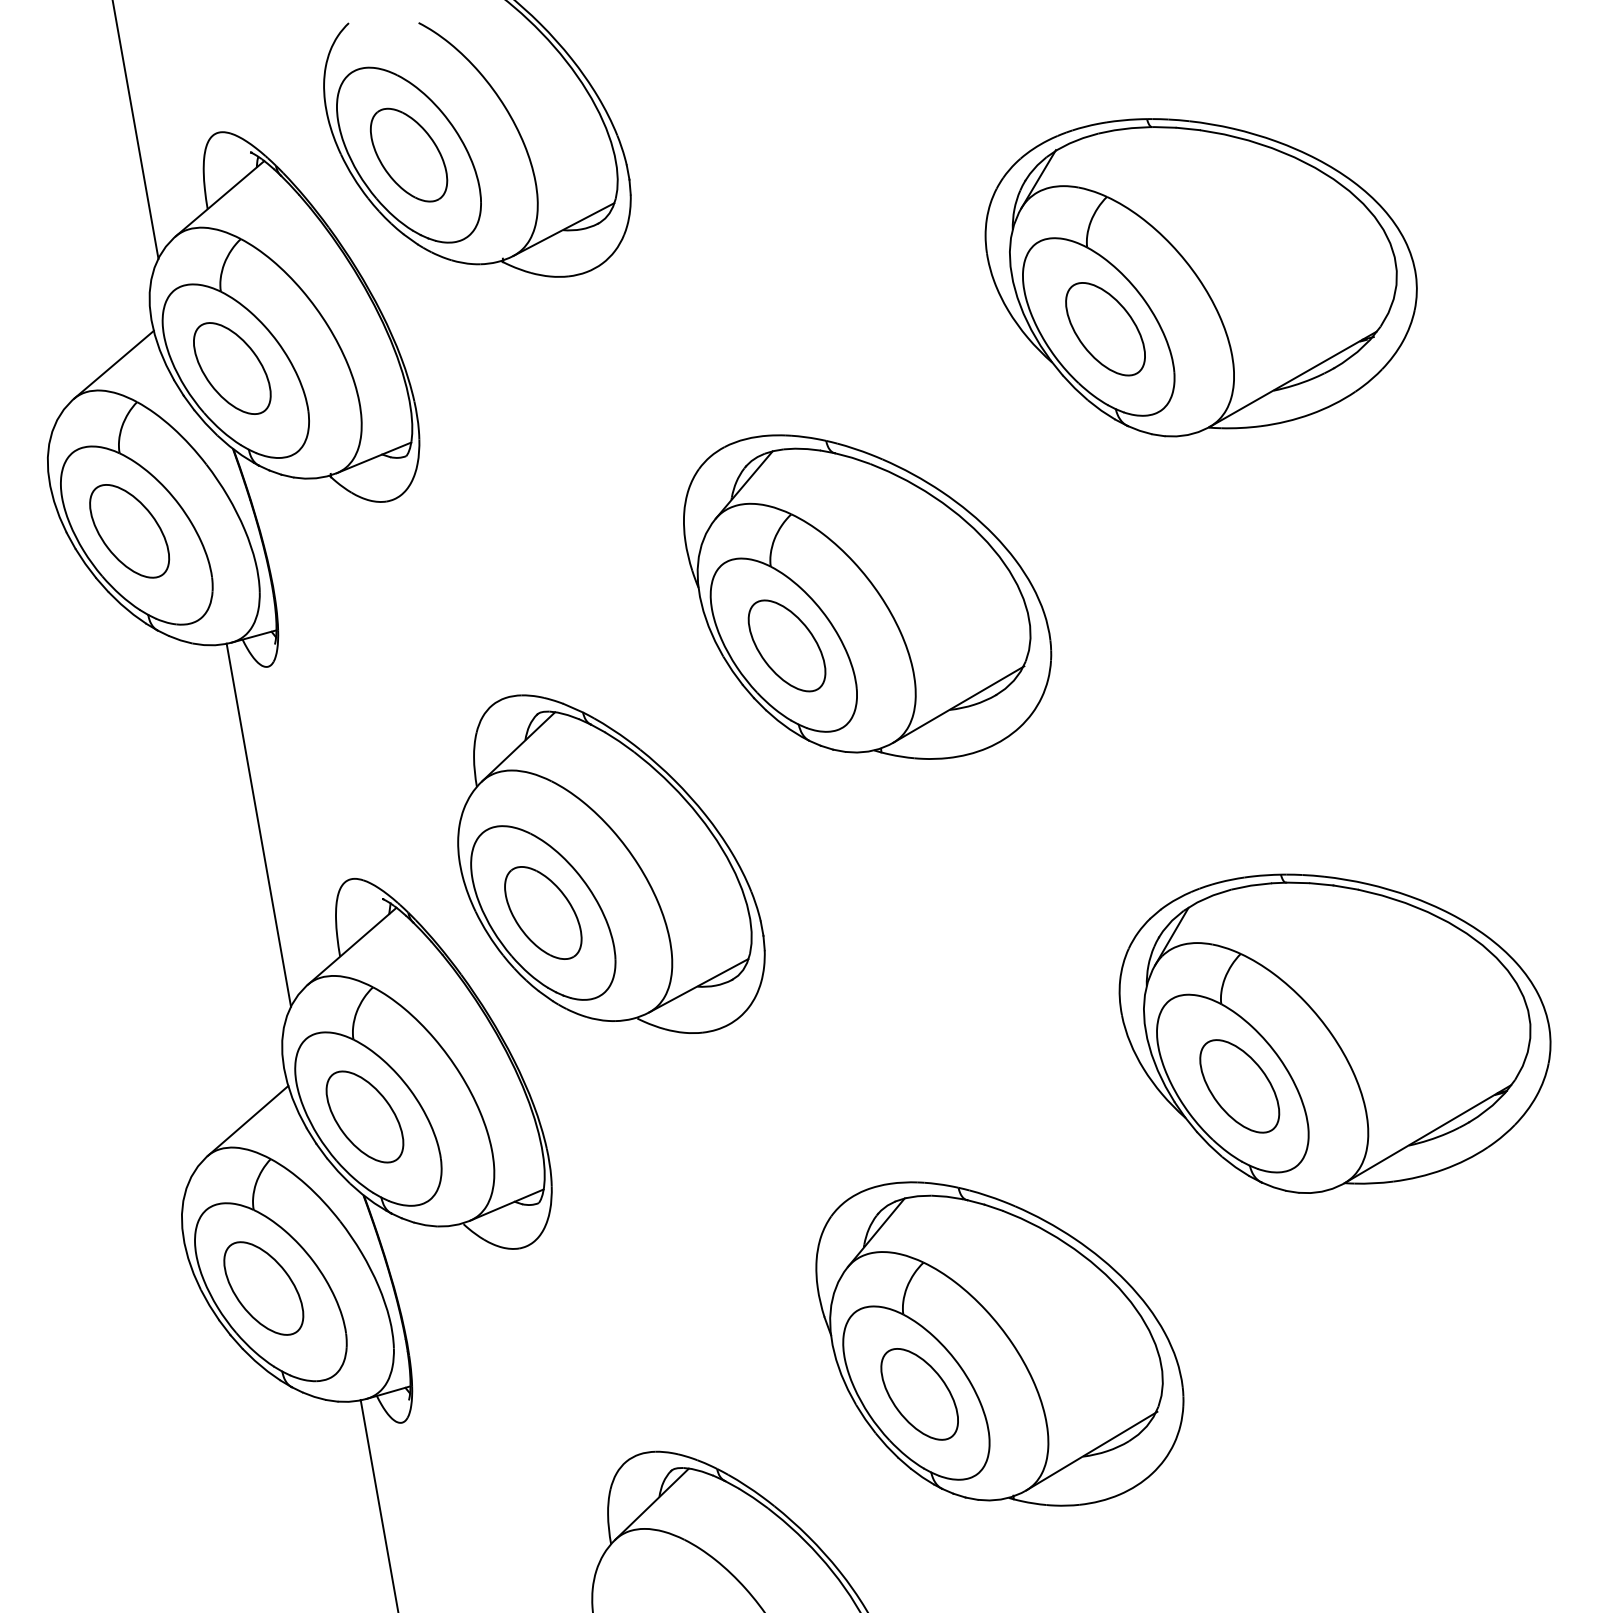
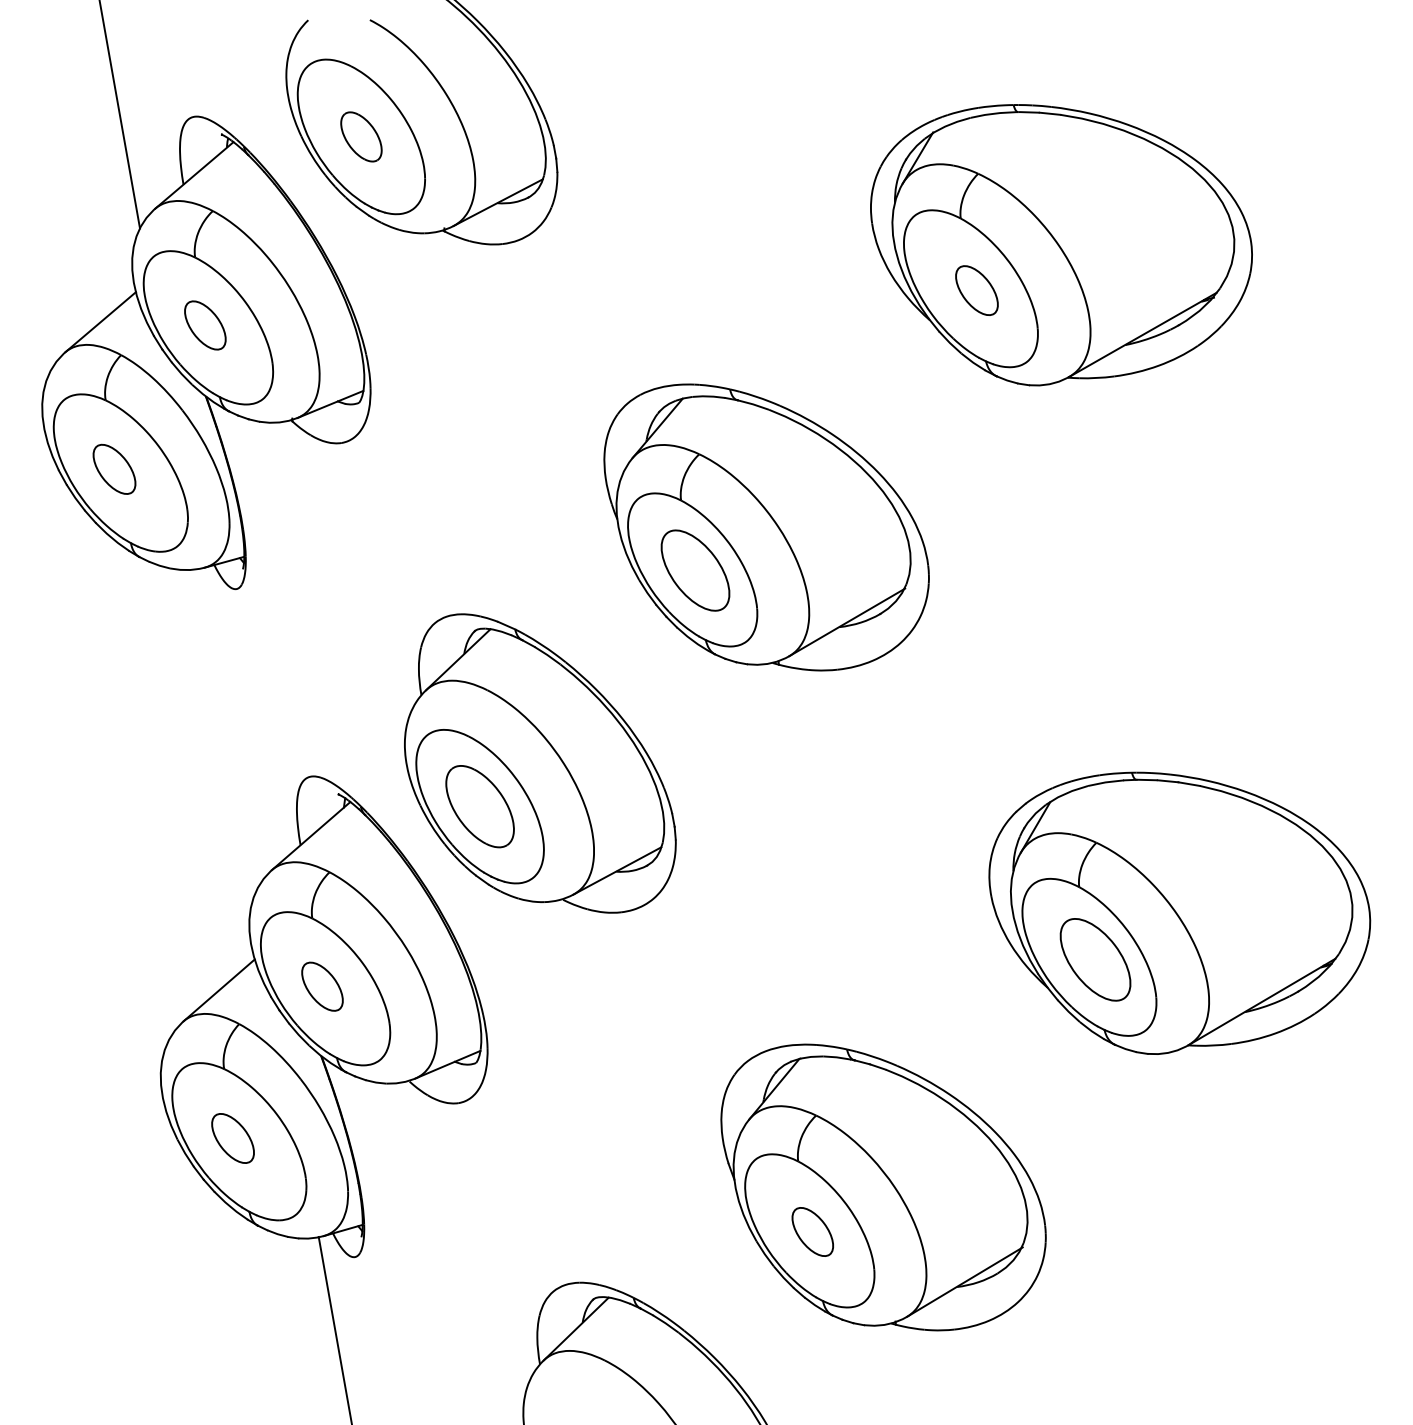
part: (409, 154) -> (361, 136), size x0.6
part: (1105, 328) -> (976, 290), size x0.6
part: (232, 368) -> (205, 325), size x0.6
part: (129, 531) -> (114, 469), size x0.6
line: (258, 824) -> (228, 728), removed
part: (364, 1116) -> (322, 986), size x0.6
part: (263, 1288) -> (232, 1138), size x0.6
part: (919, 1393) -> (812, 1231), size x0.6

